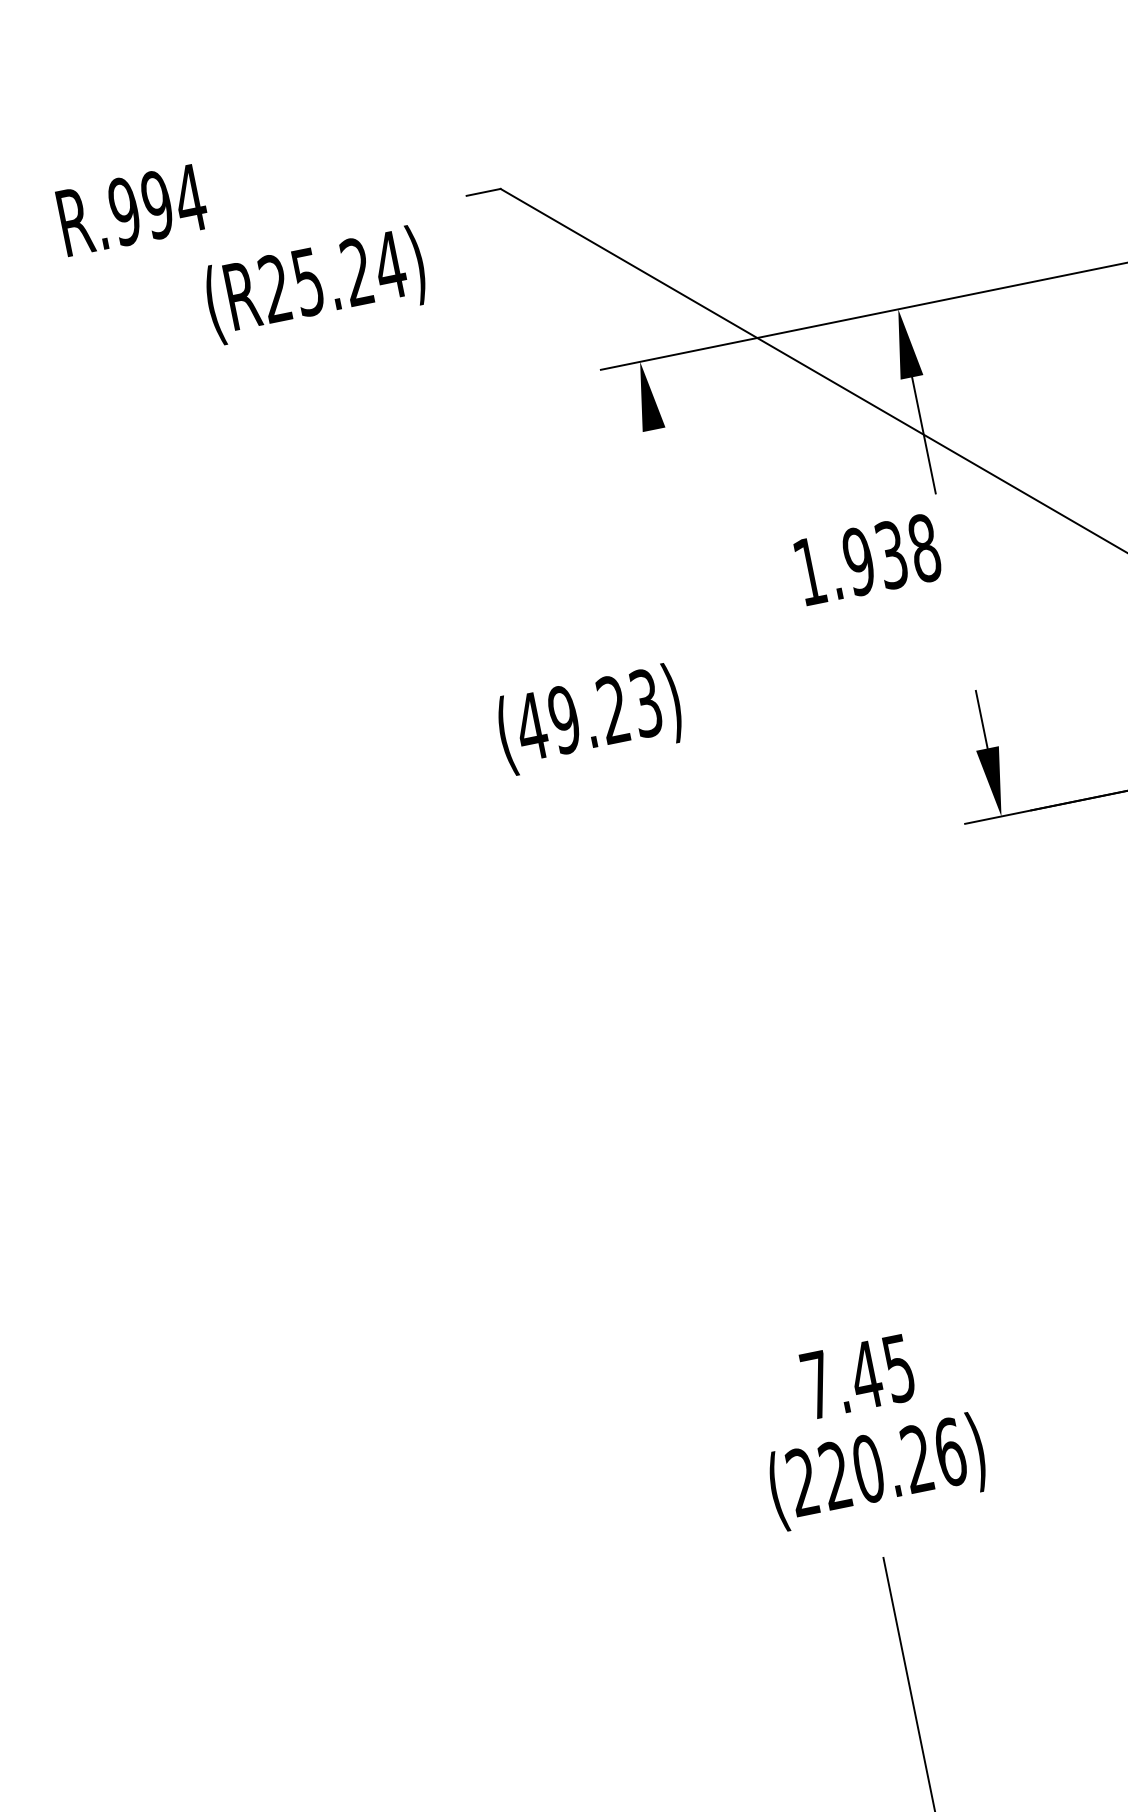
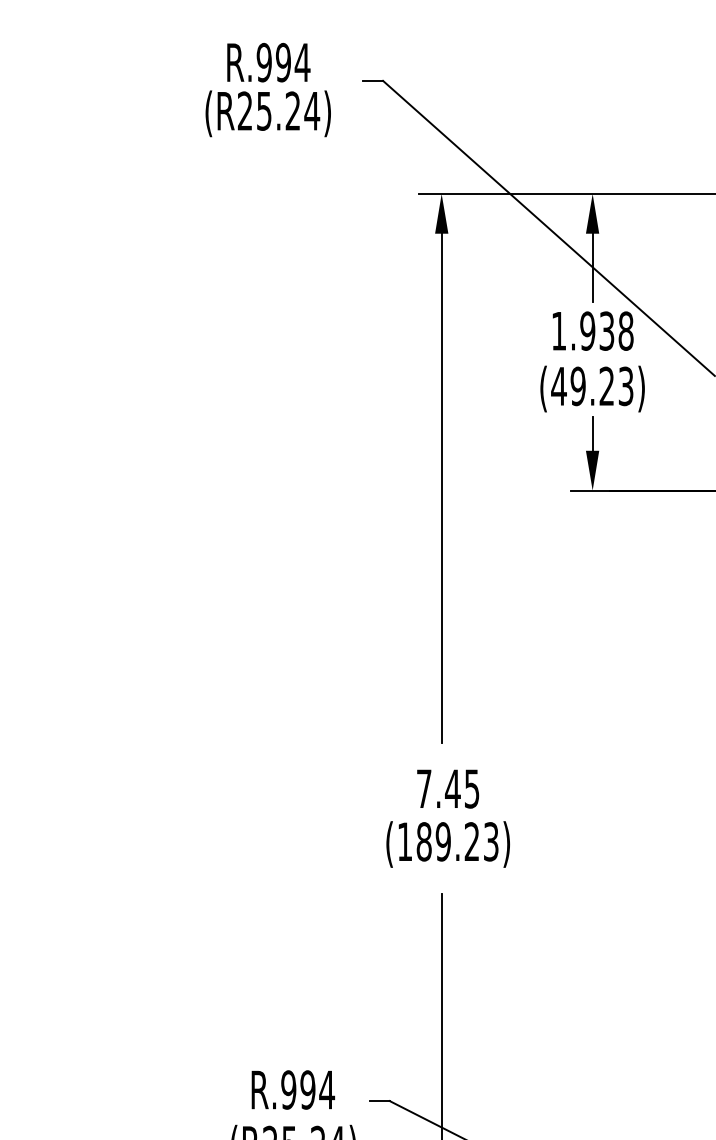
text: (131, 209) -> (268, 62), moved
text: (866, 558) -> (592, 330), moved
text: (589, 718) -> (592, 388), moved
line: (738, 848) -> (441, 478), added
text: (875, 1466) -> (447, 841), (220.26) -> (189.23)

